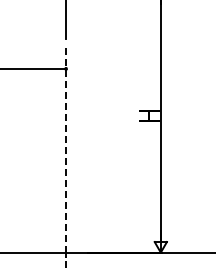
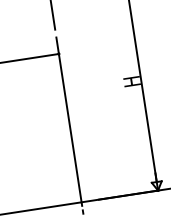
line: (66, 151) -> (69, 120), dashed -> solid

